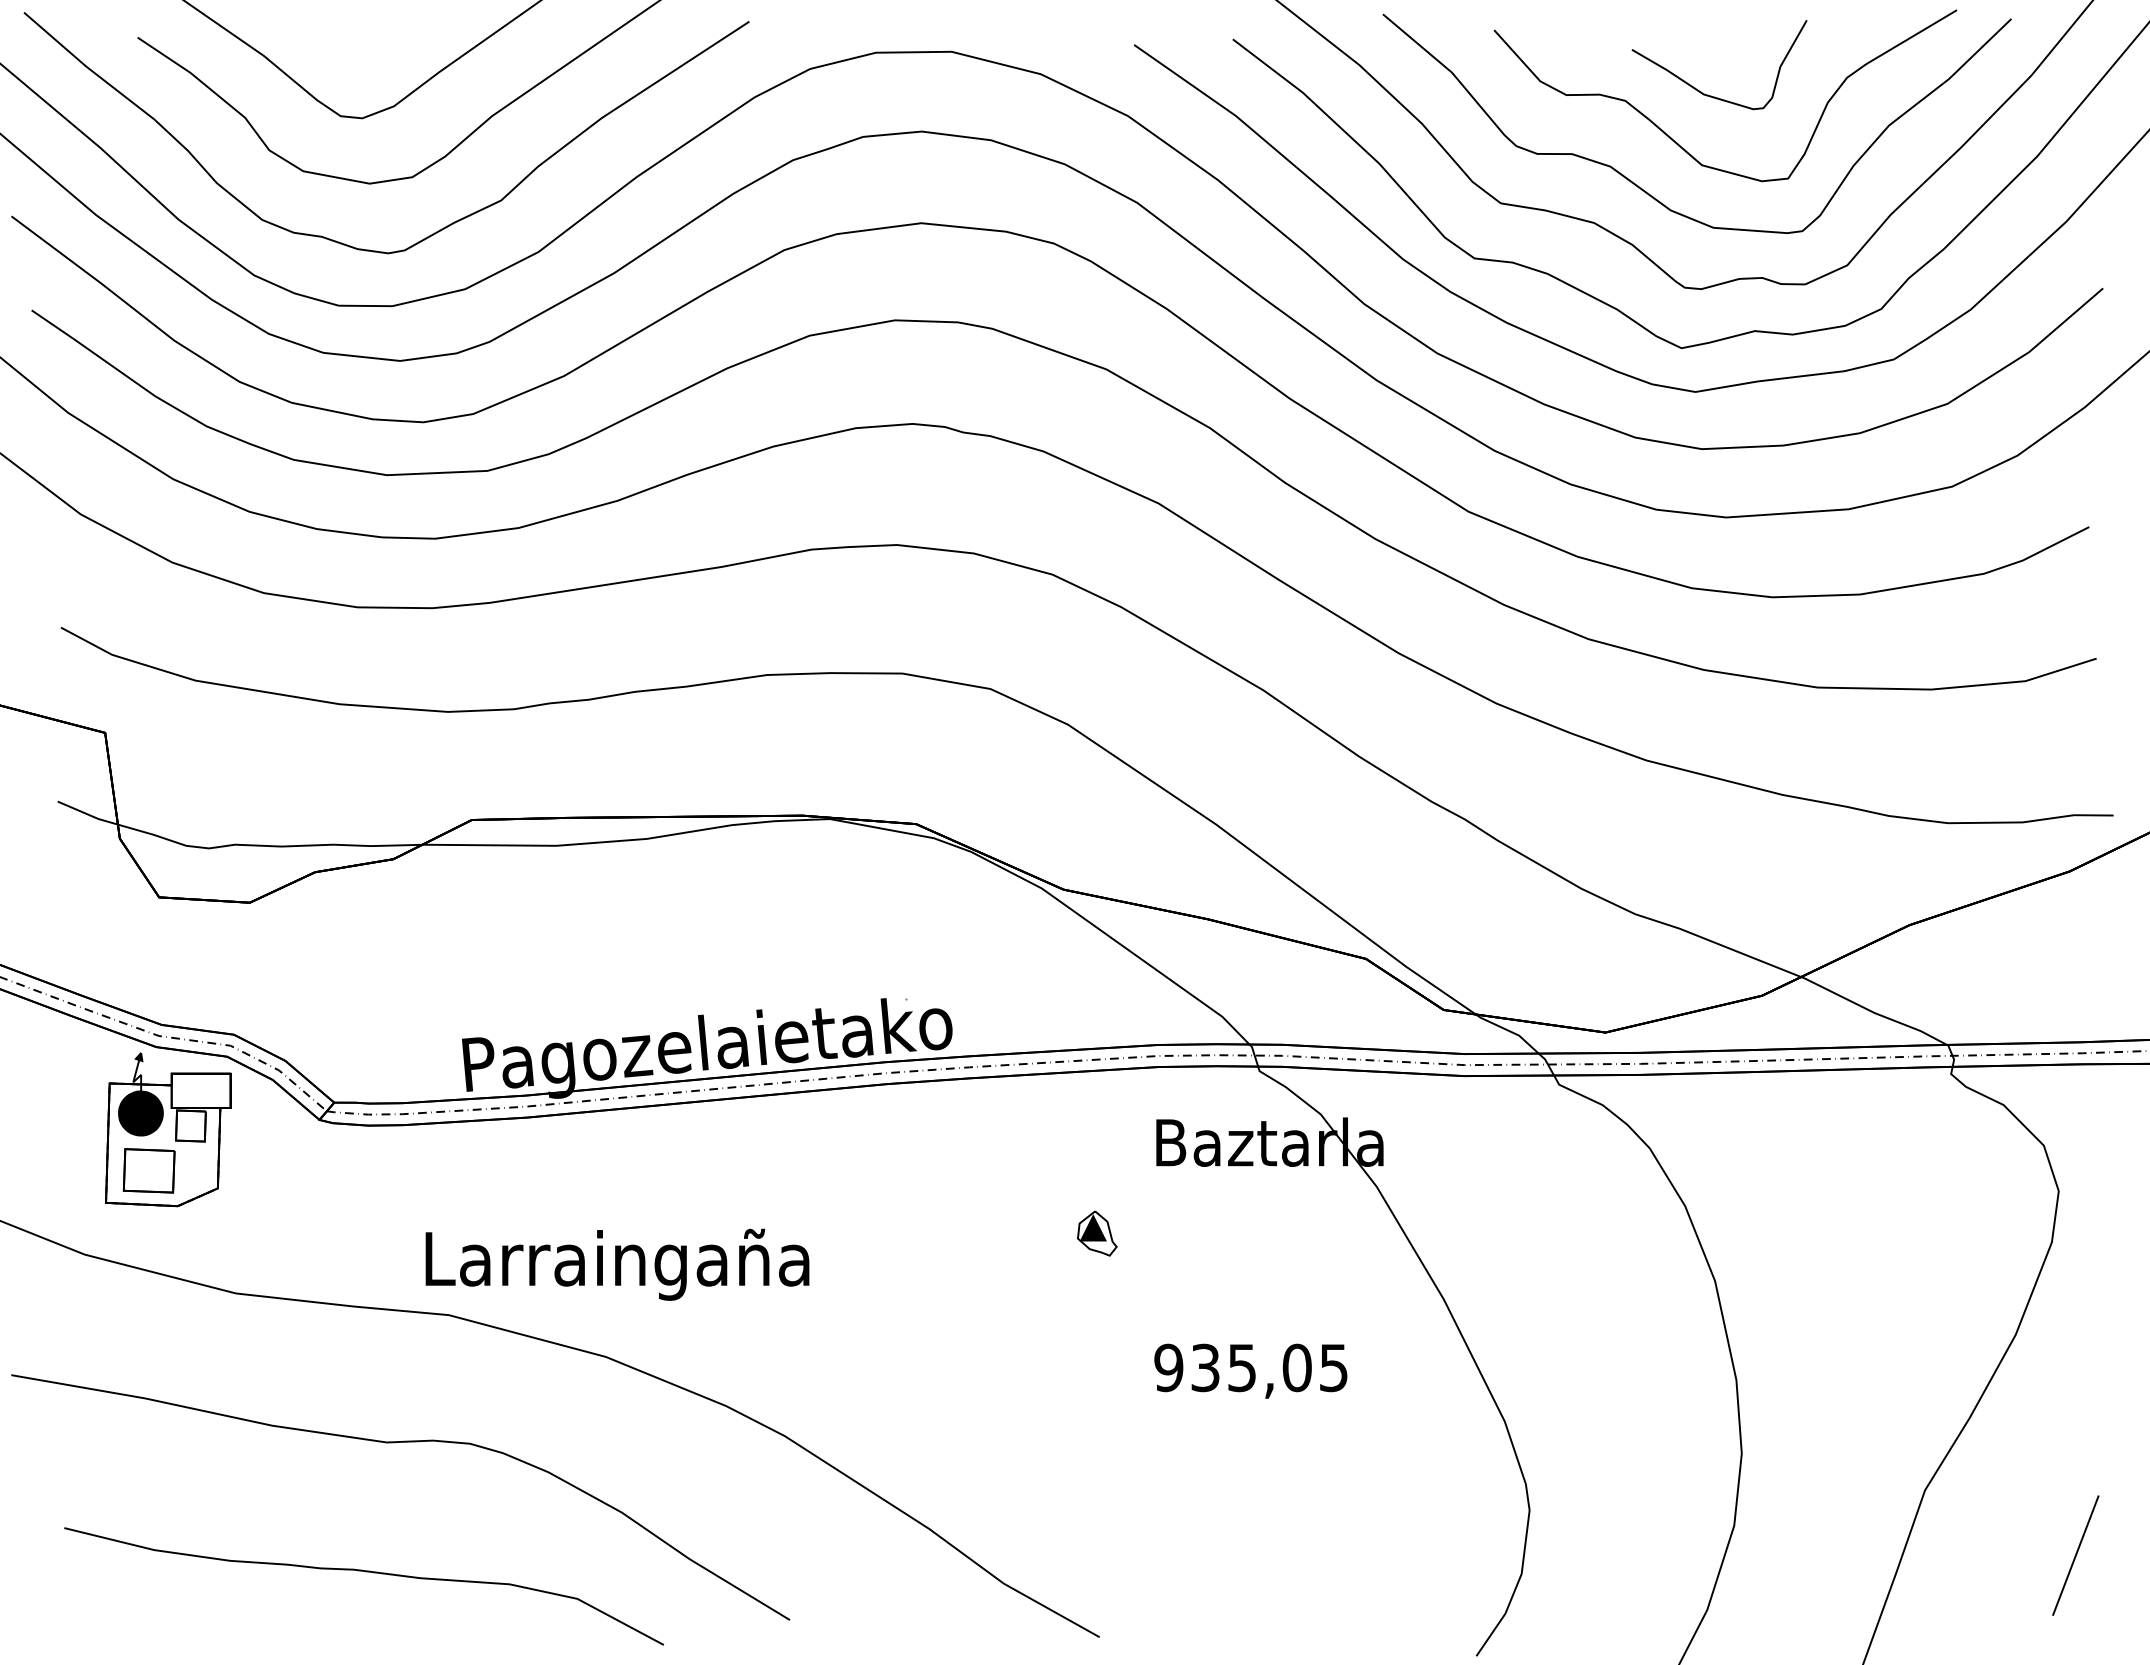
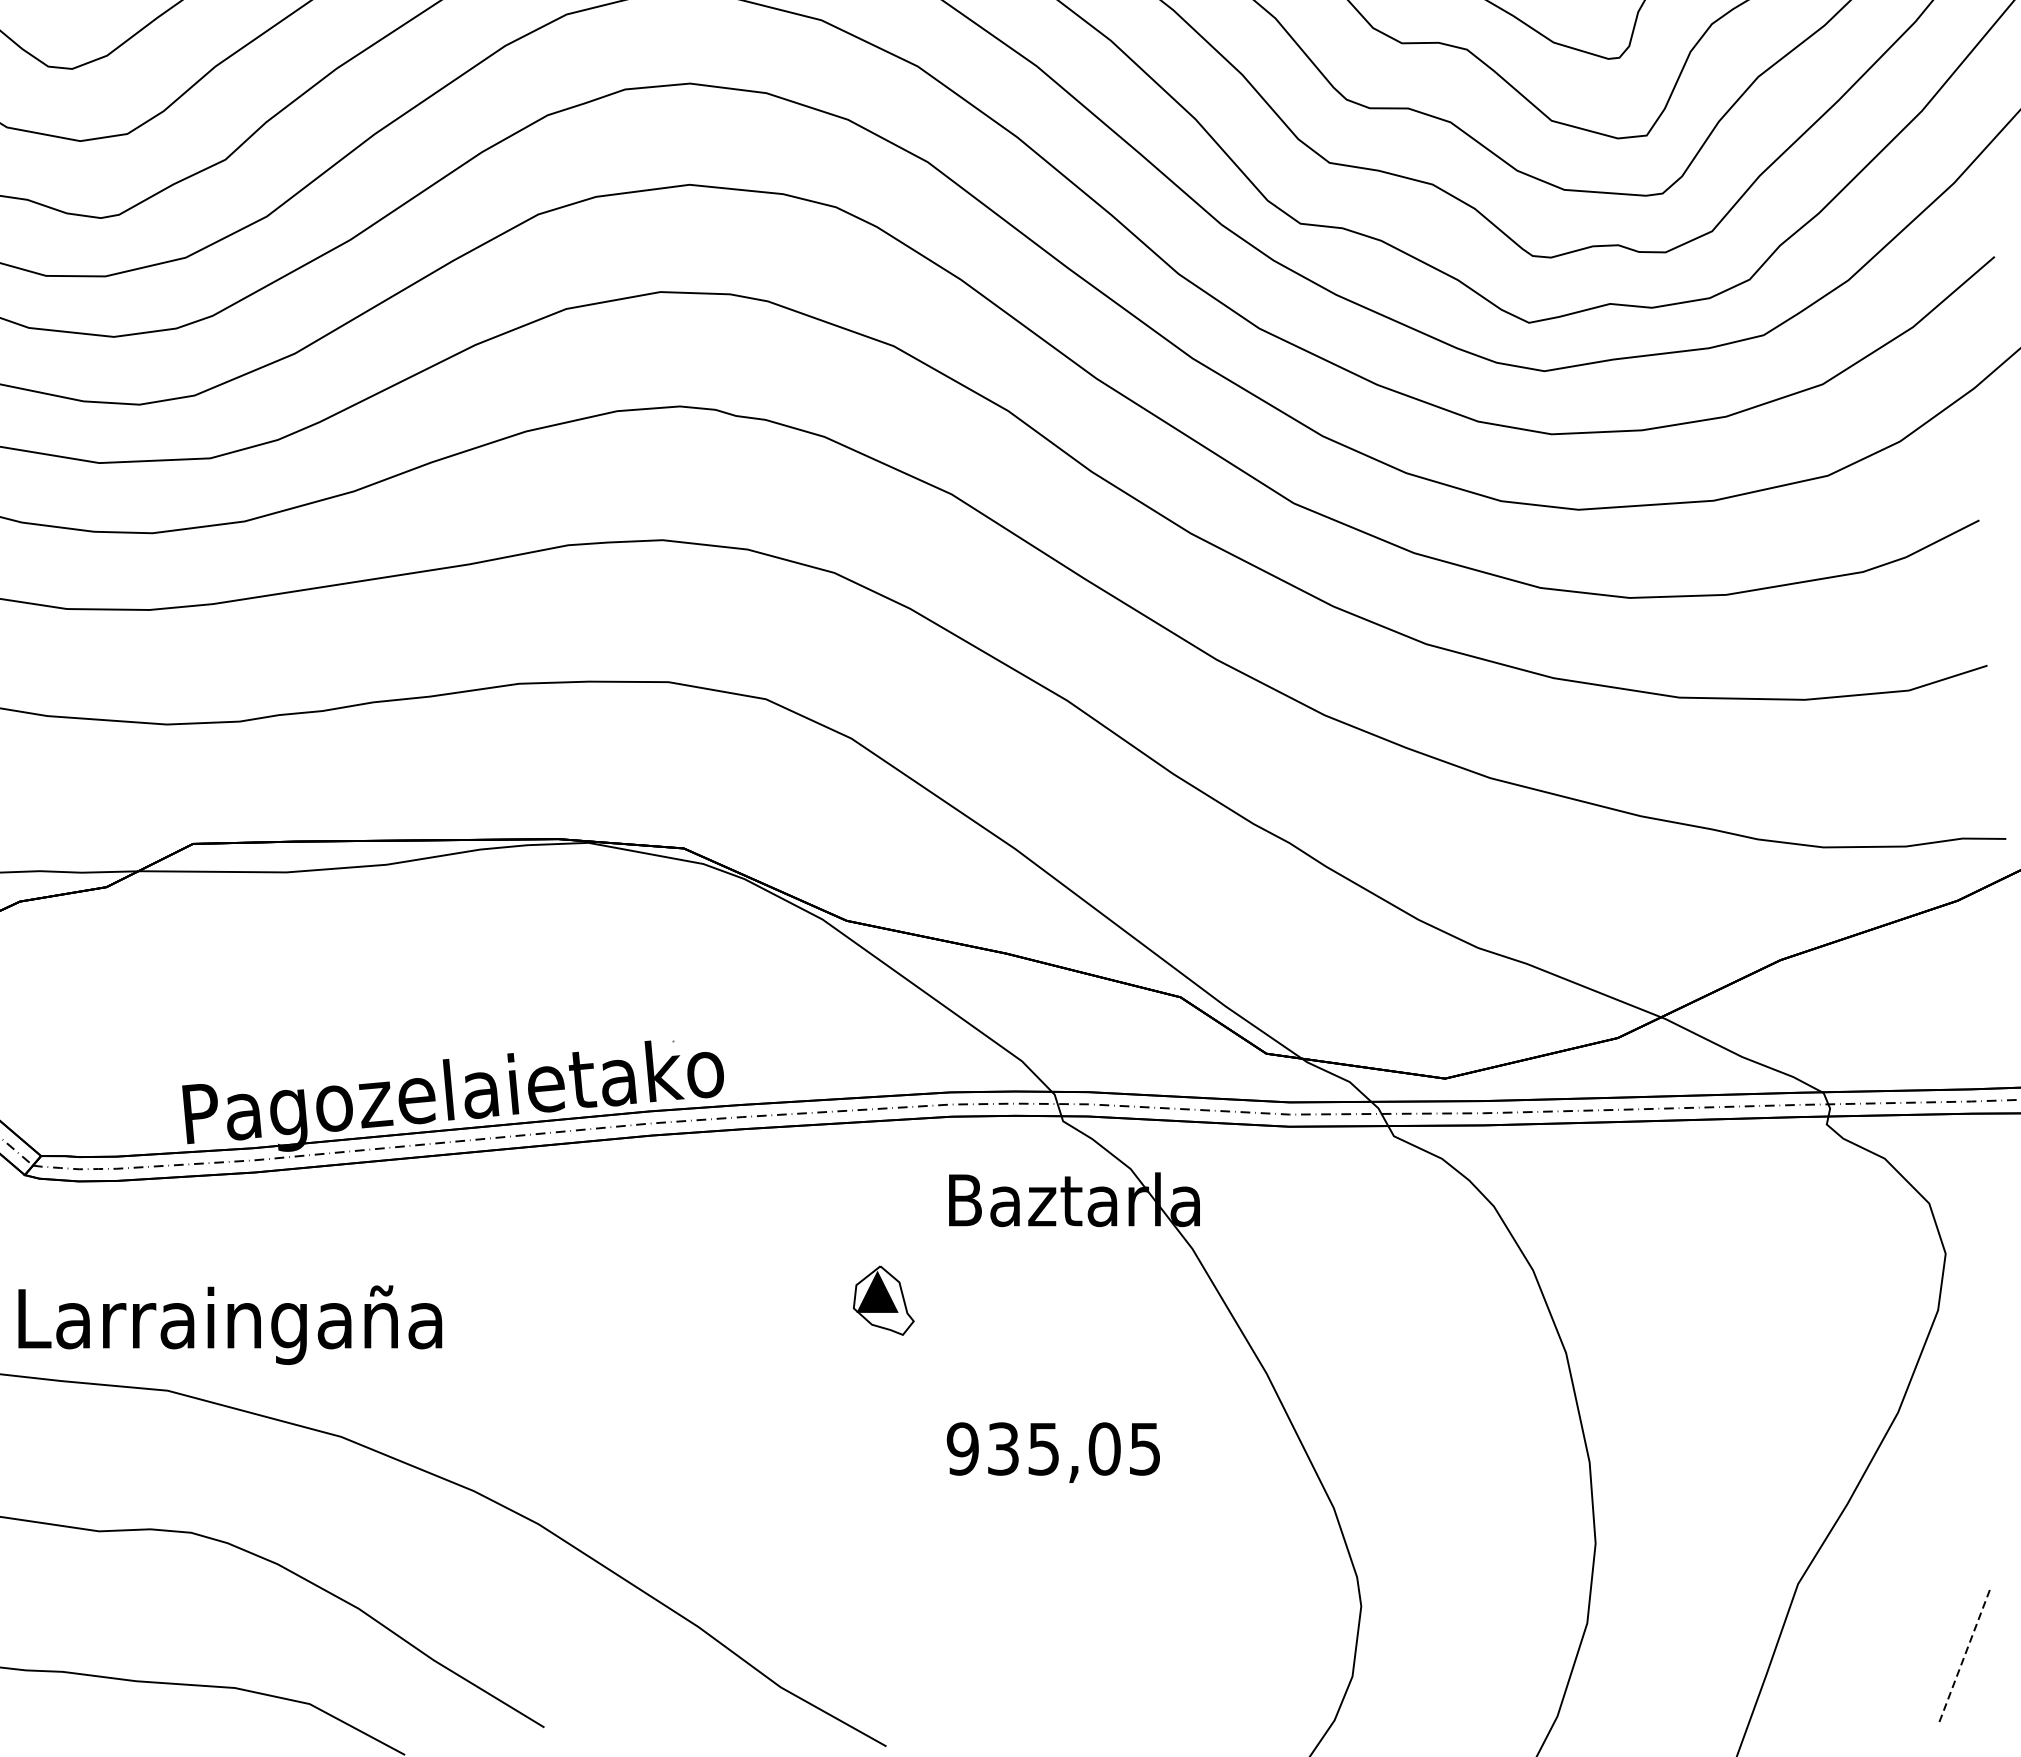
part: (1097, 1233) -> (884, 1300), size x1.4
text: (617, 1264) -> (230, 1324), moved
line: (2075, 1556) -> (1964, 1657), solid -> dashed

